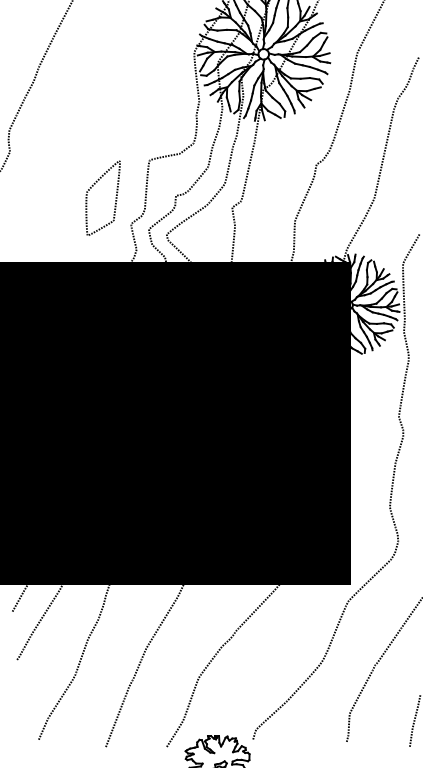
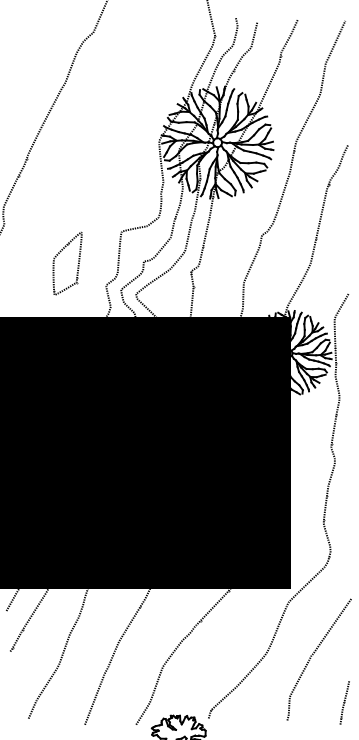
part: (114, 200) -> (77, 265), moved

